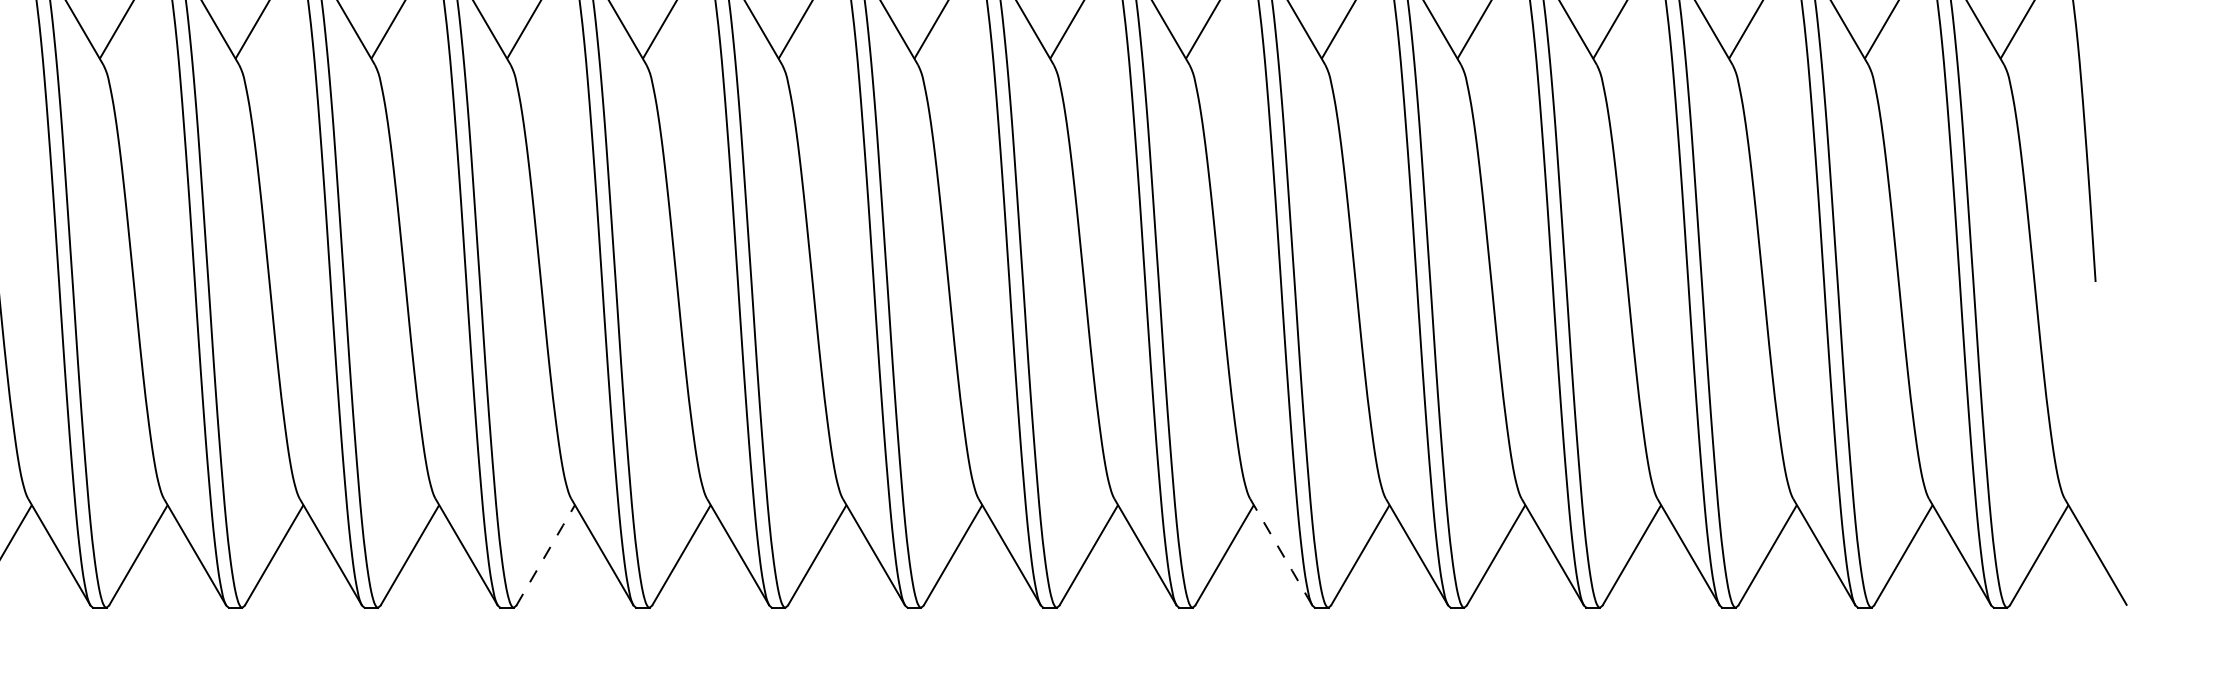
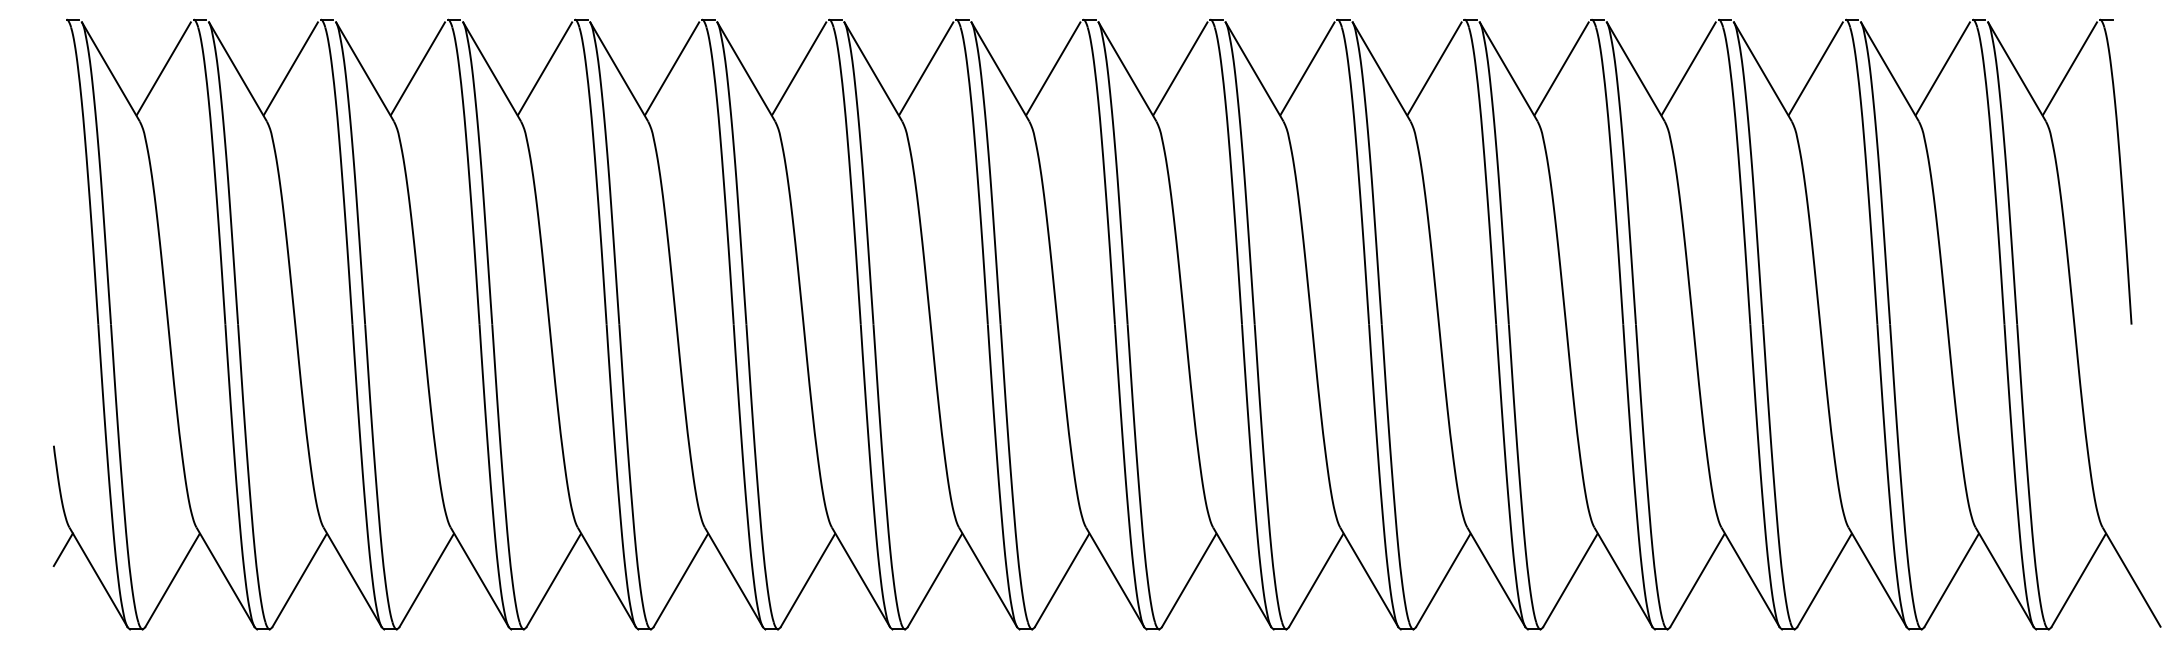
line: (1281, 553) -> (1369, 578), dashed -> solid
line: (546, 554) -> (681, 579), dashed -> solid

